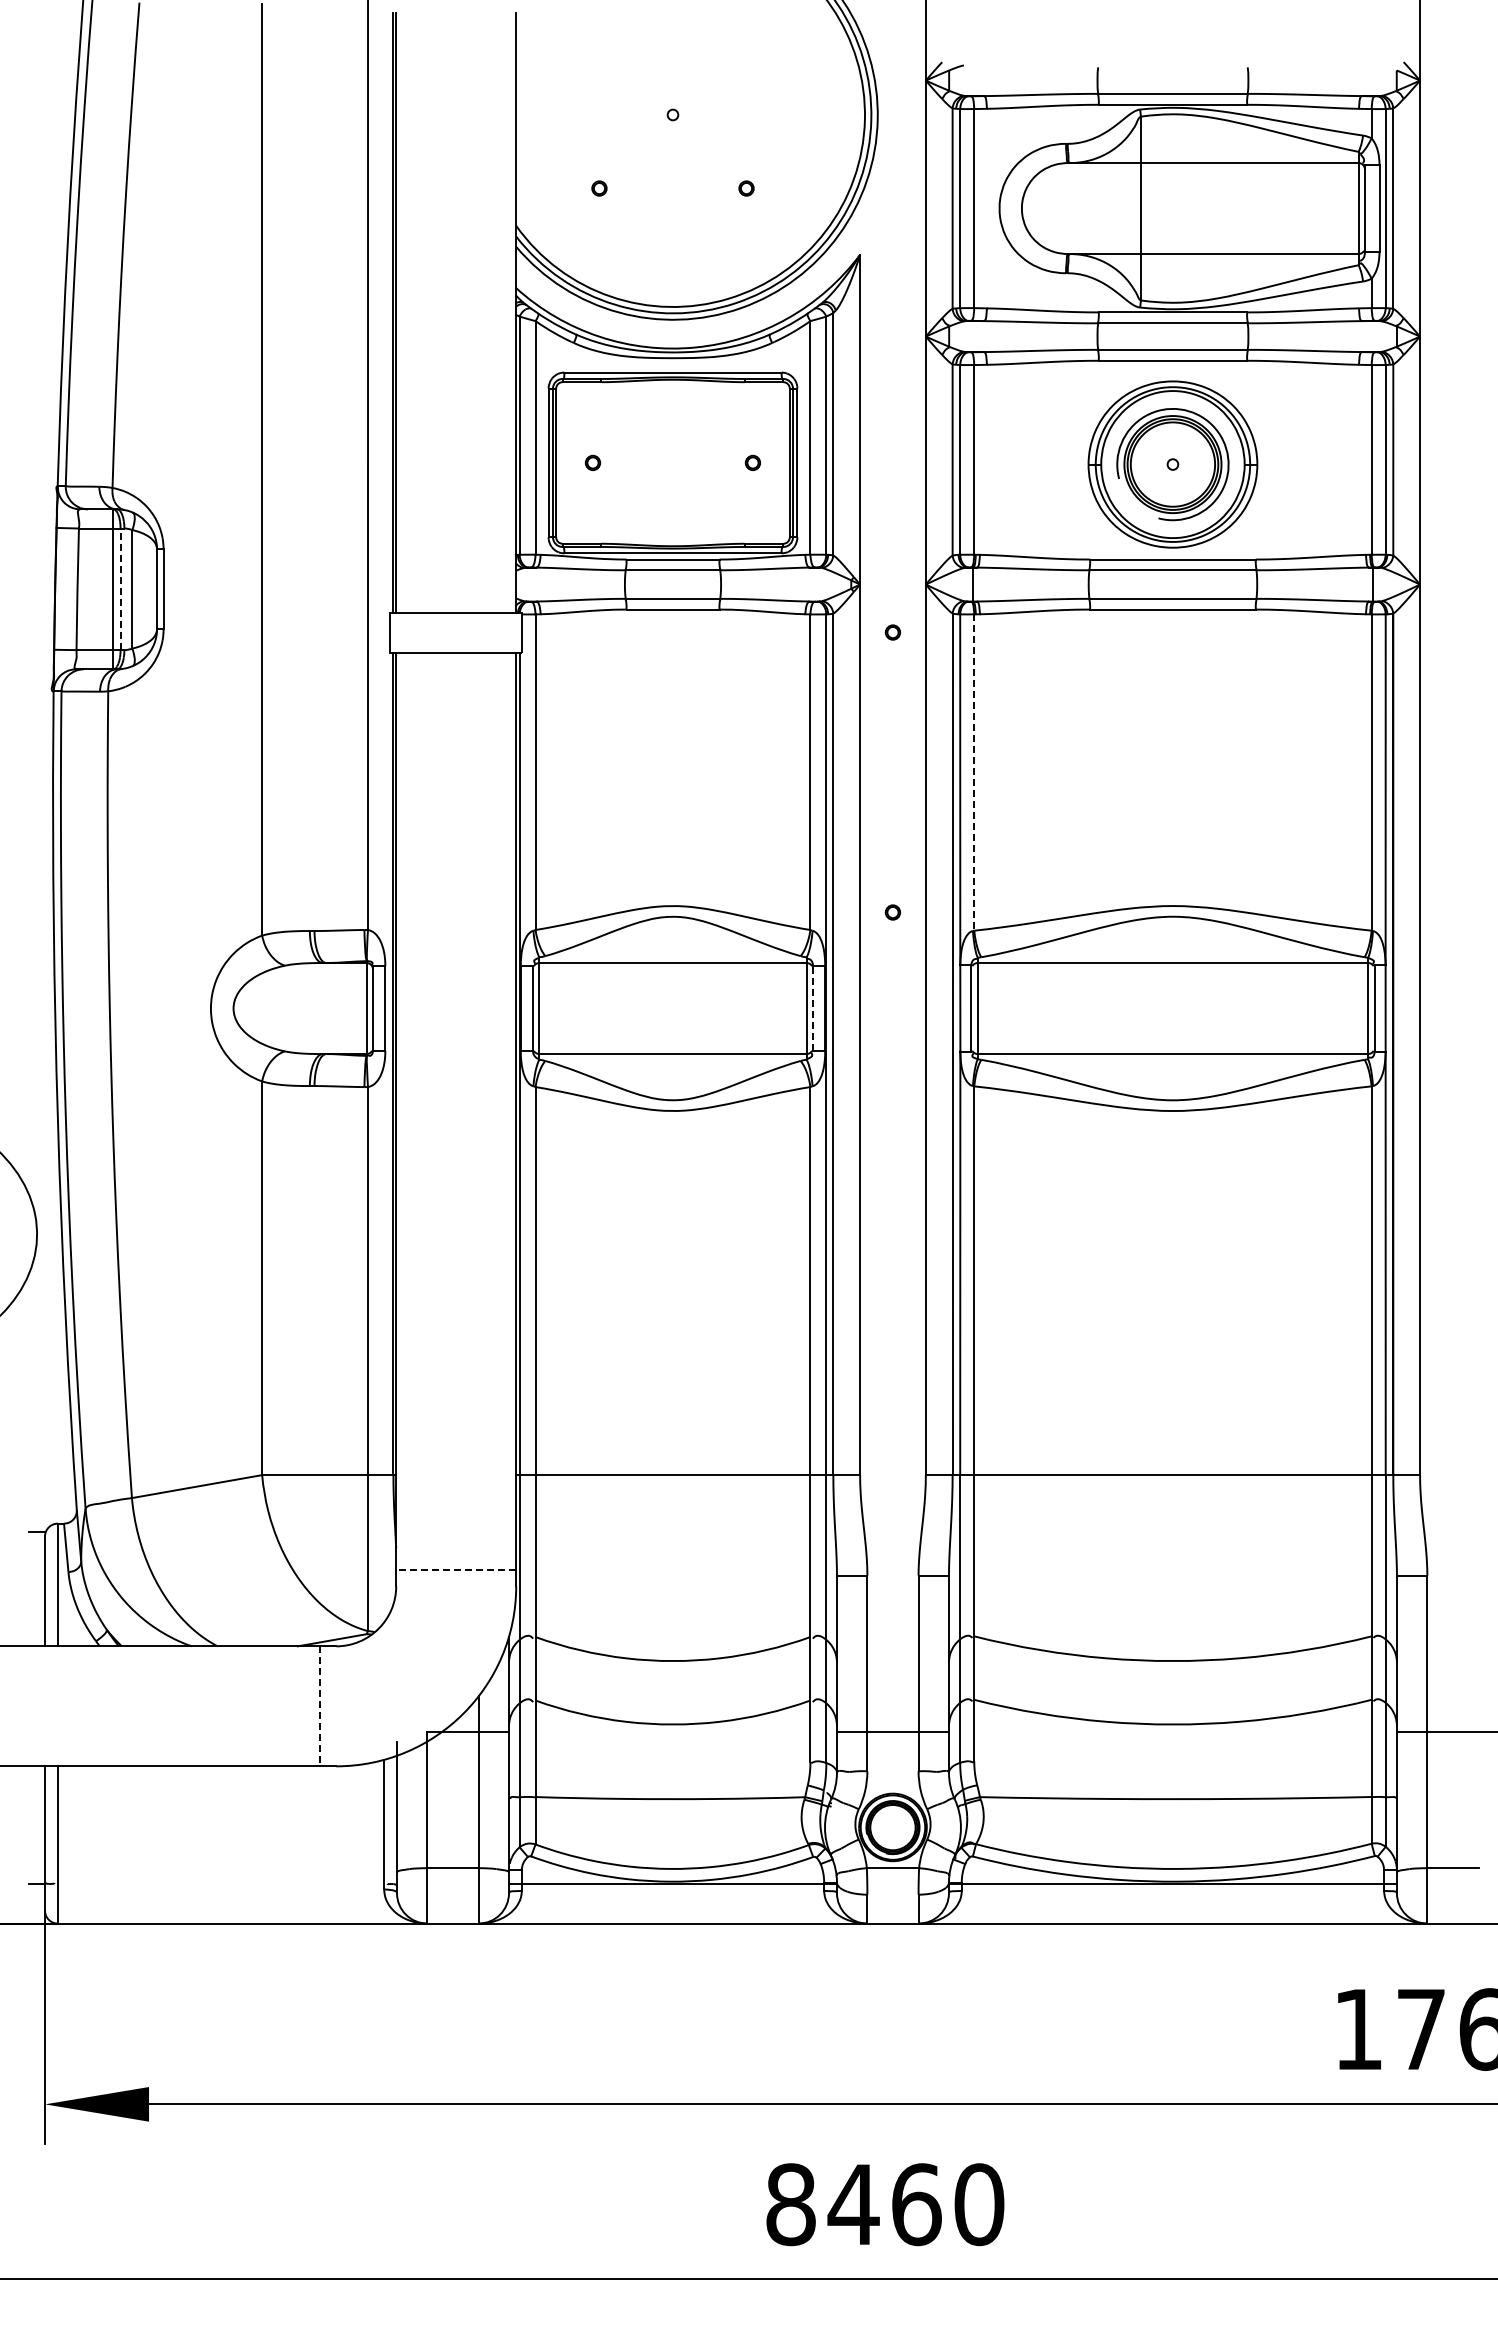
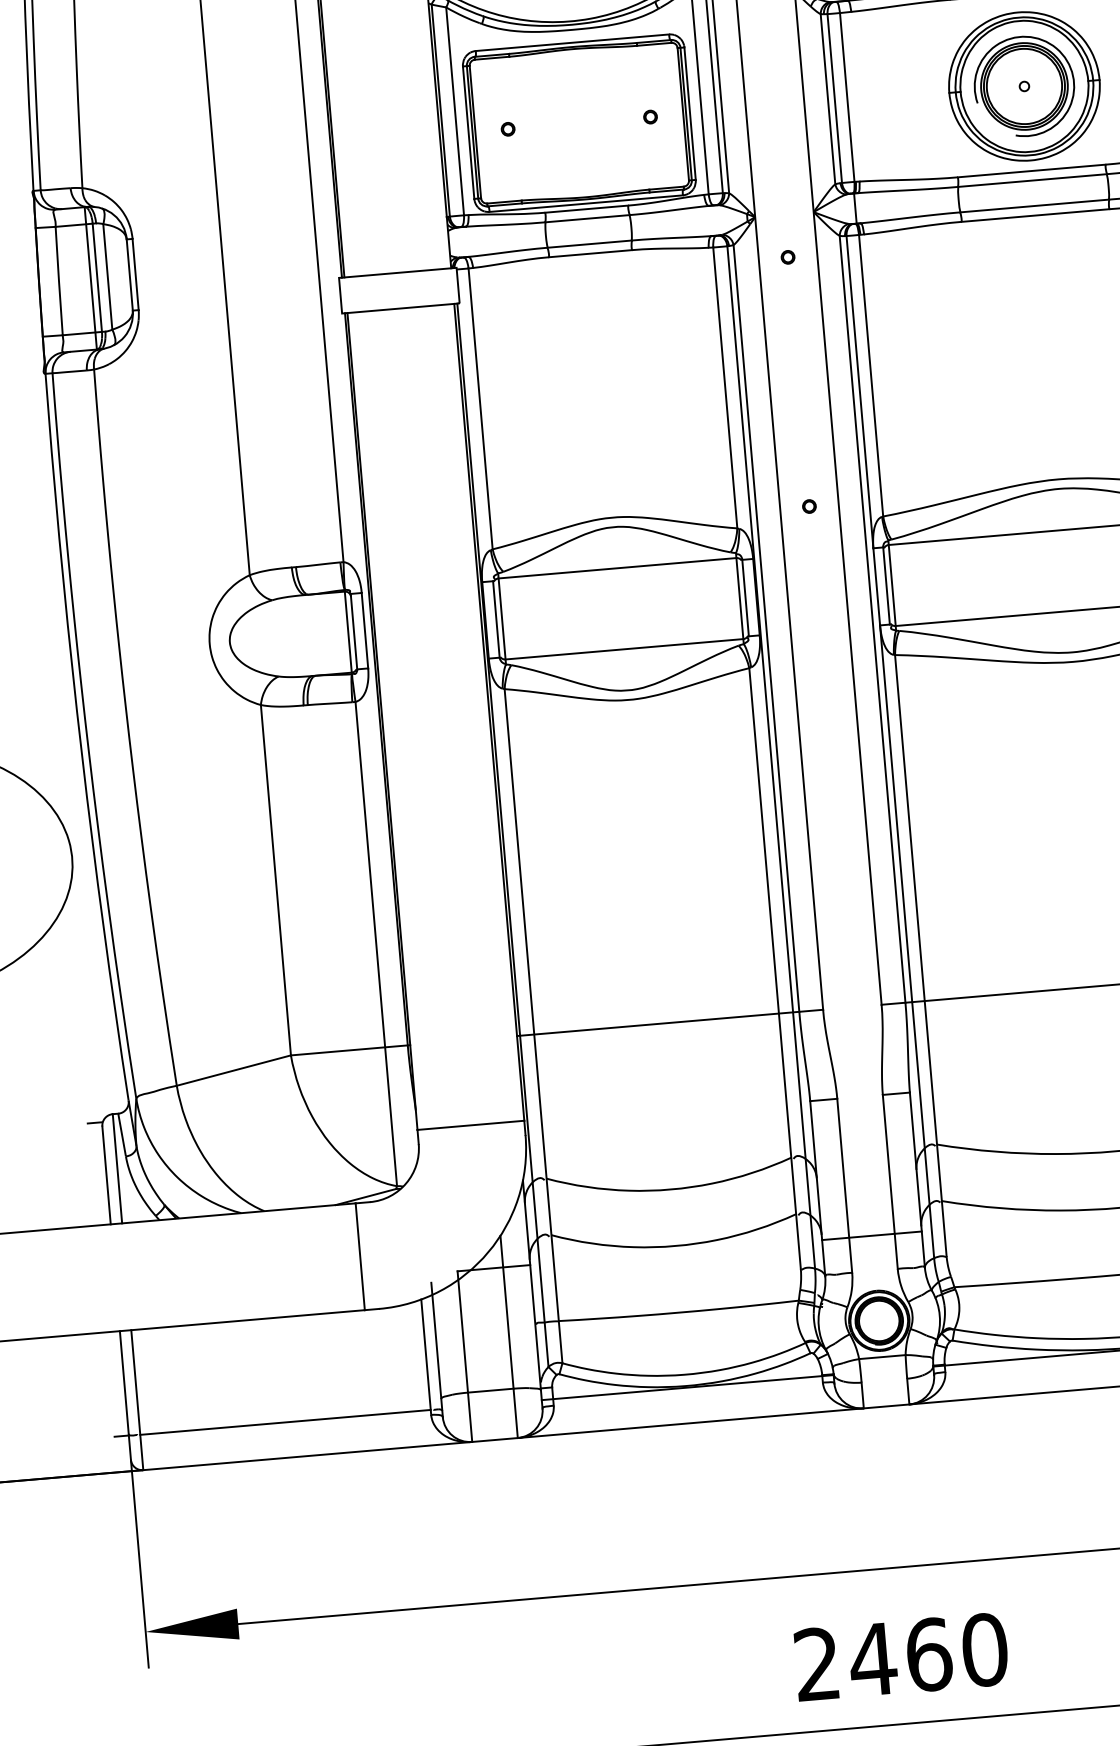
line: (120, 589) -> (97, 277), dashed -> solid
line: (974, 773) -> (871, 376), dashed -> solid
line: (812, 1008) -> (745, 598), dashed -> solid
line: (456, 1570) -> (471, 1125), dashed -> solid
line: (320, 1706) -> (360, 1256), dashed -> solid
line: (220, 1883) -> (285, 1422), added
text: (790, 2204) -> (816, 1664), 8460 -> 2460

